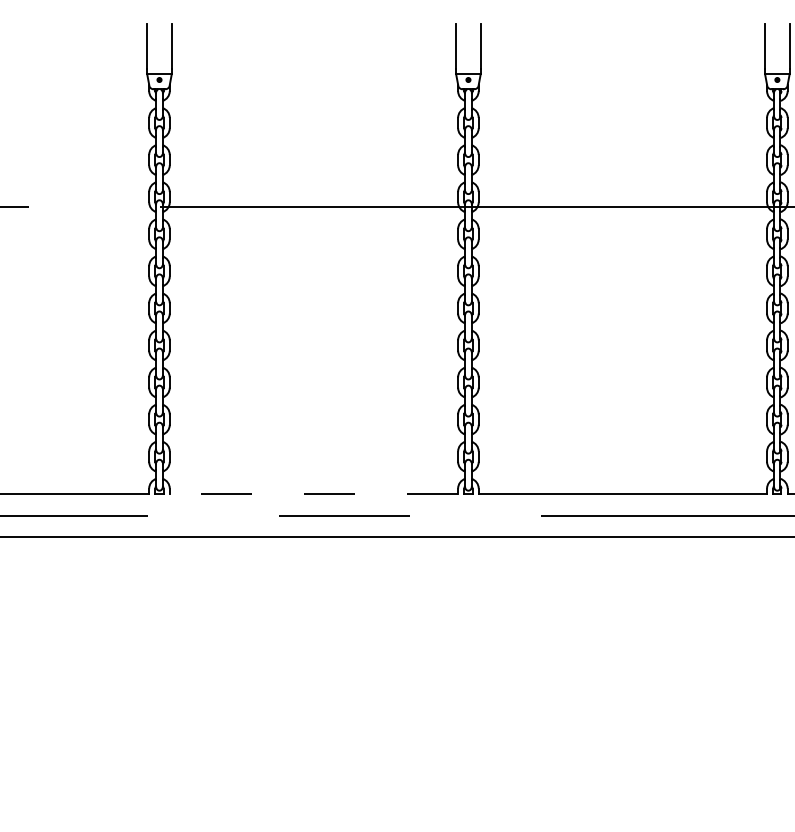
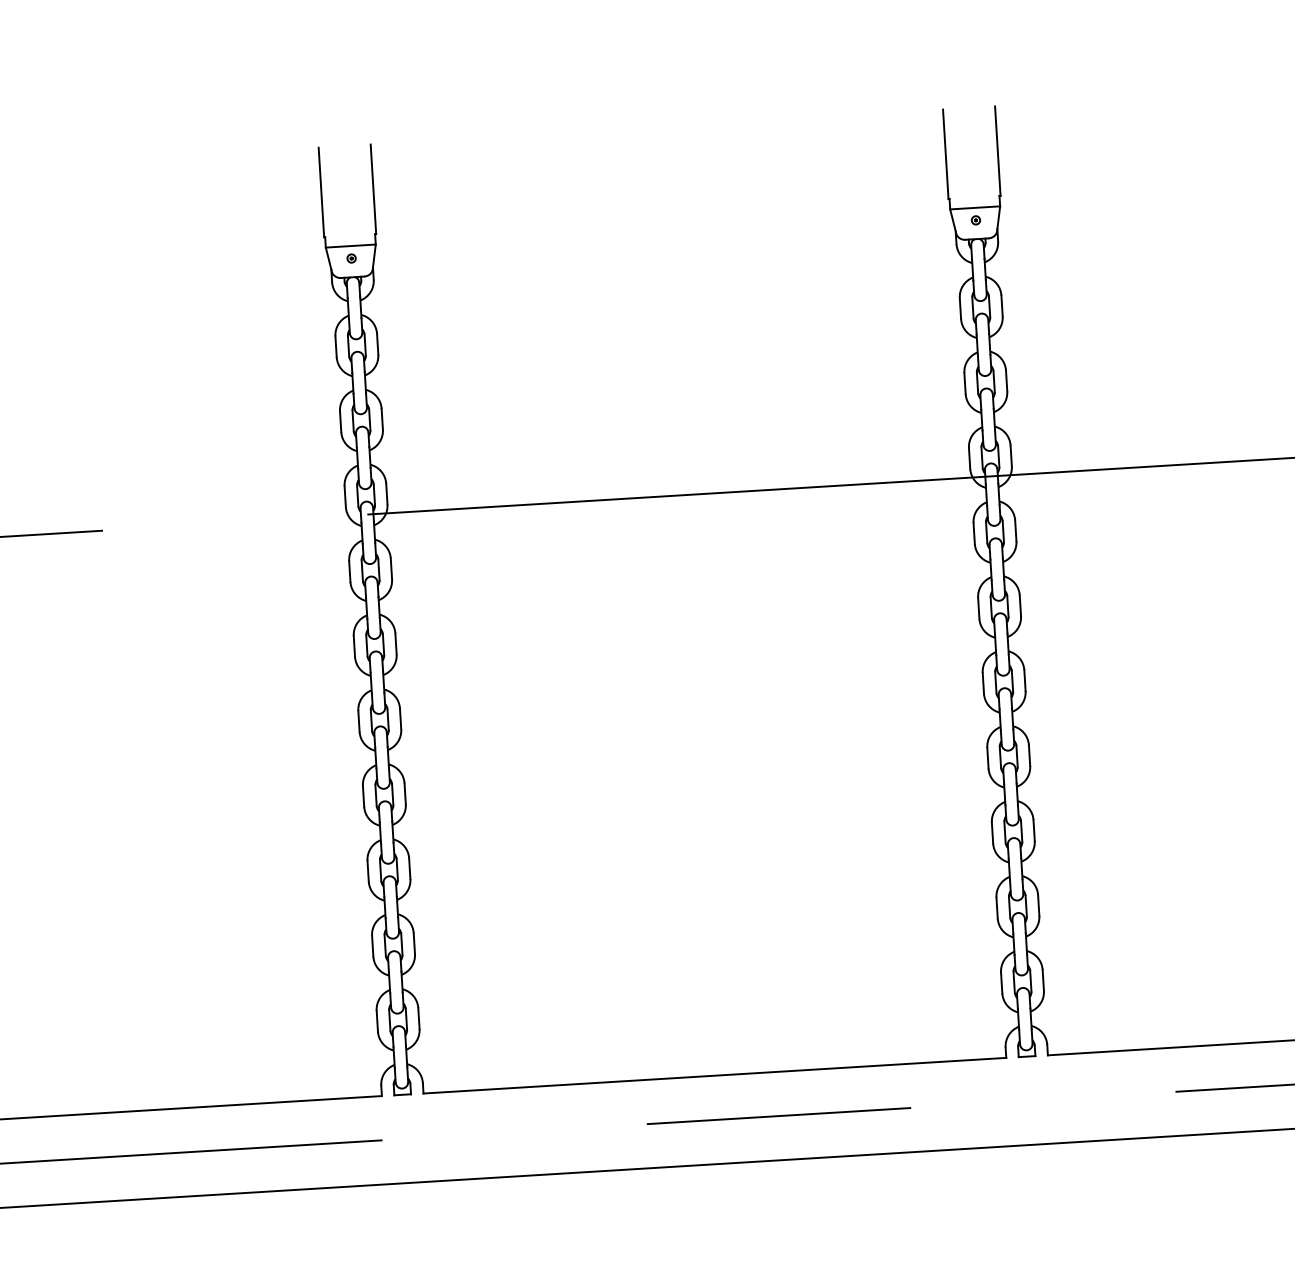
line: (313, 493) -> (713, 1075), dashed -> solid

